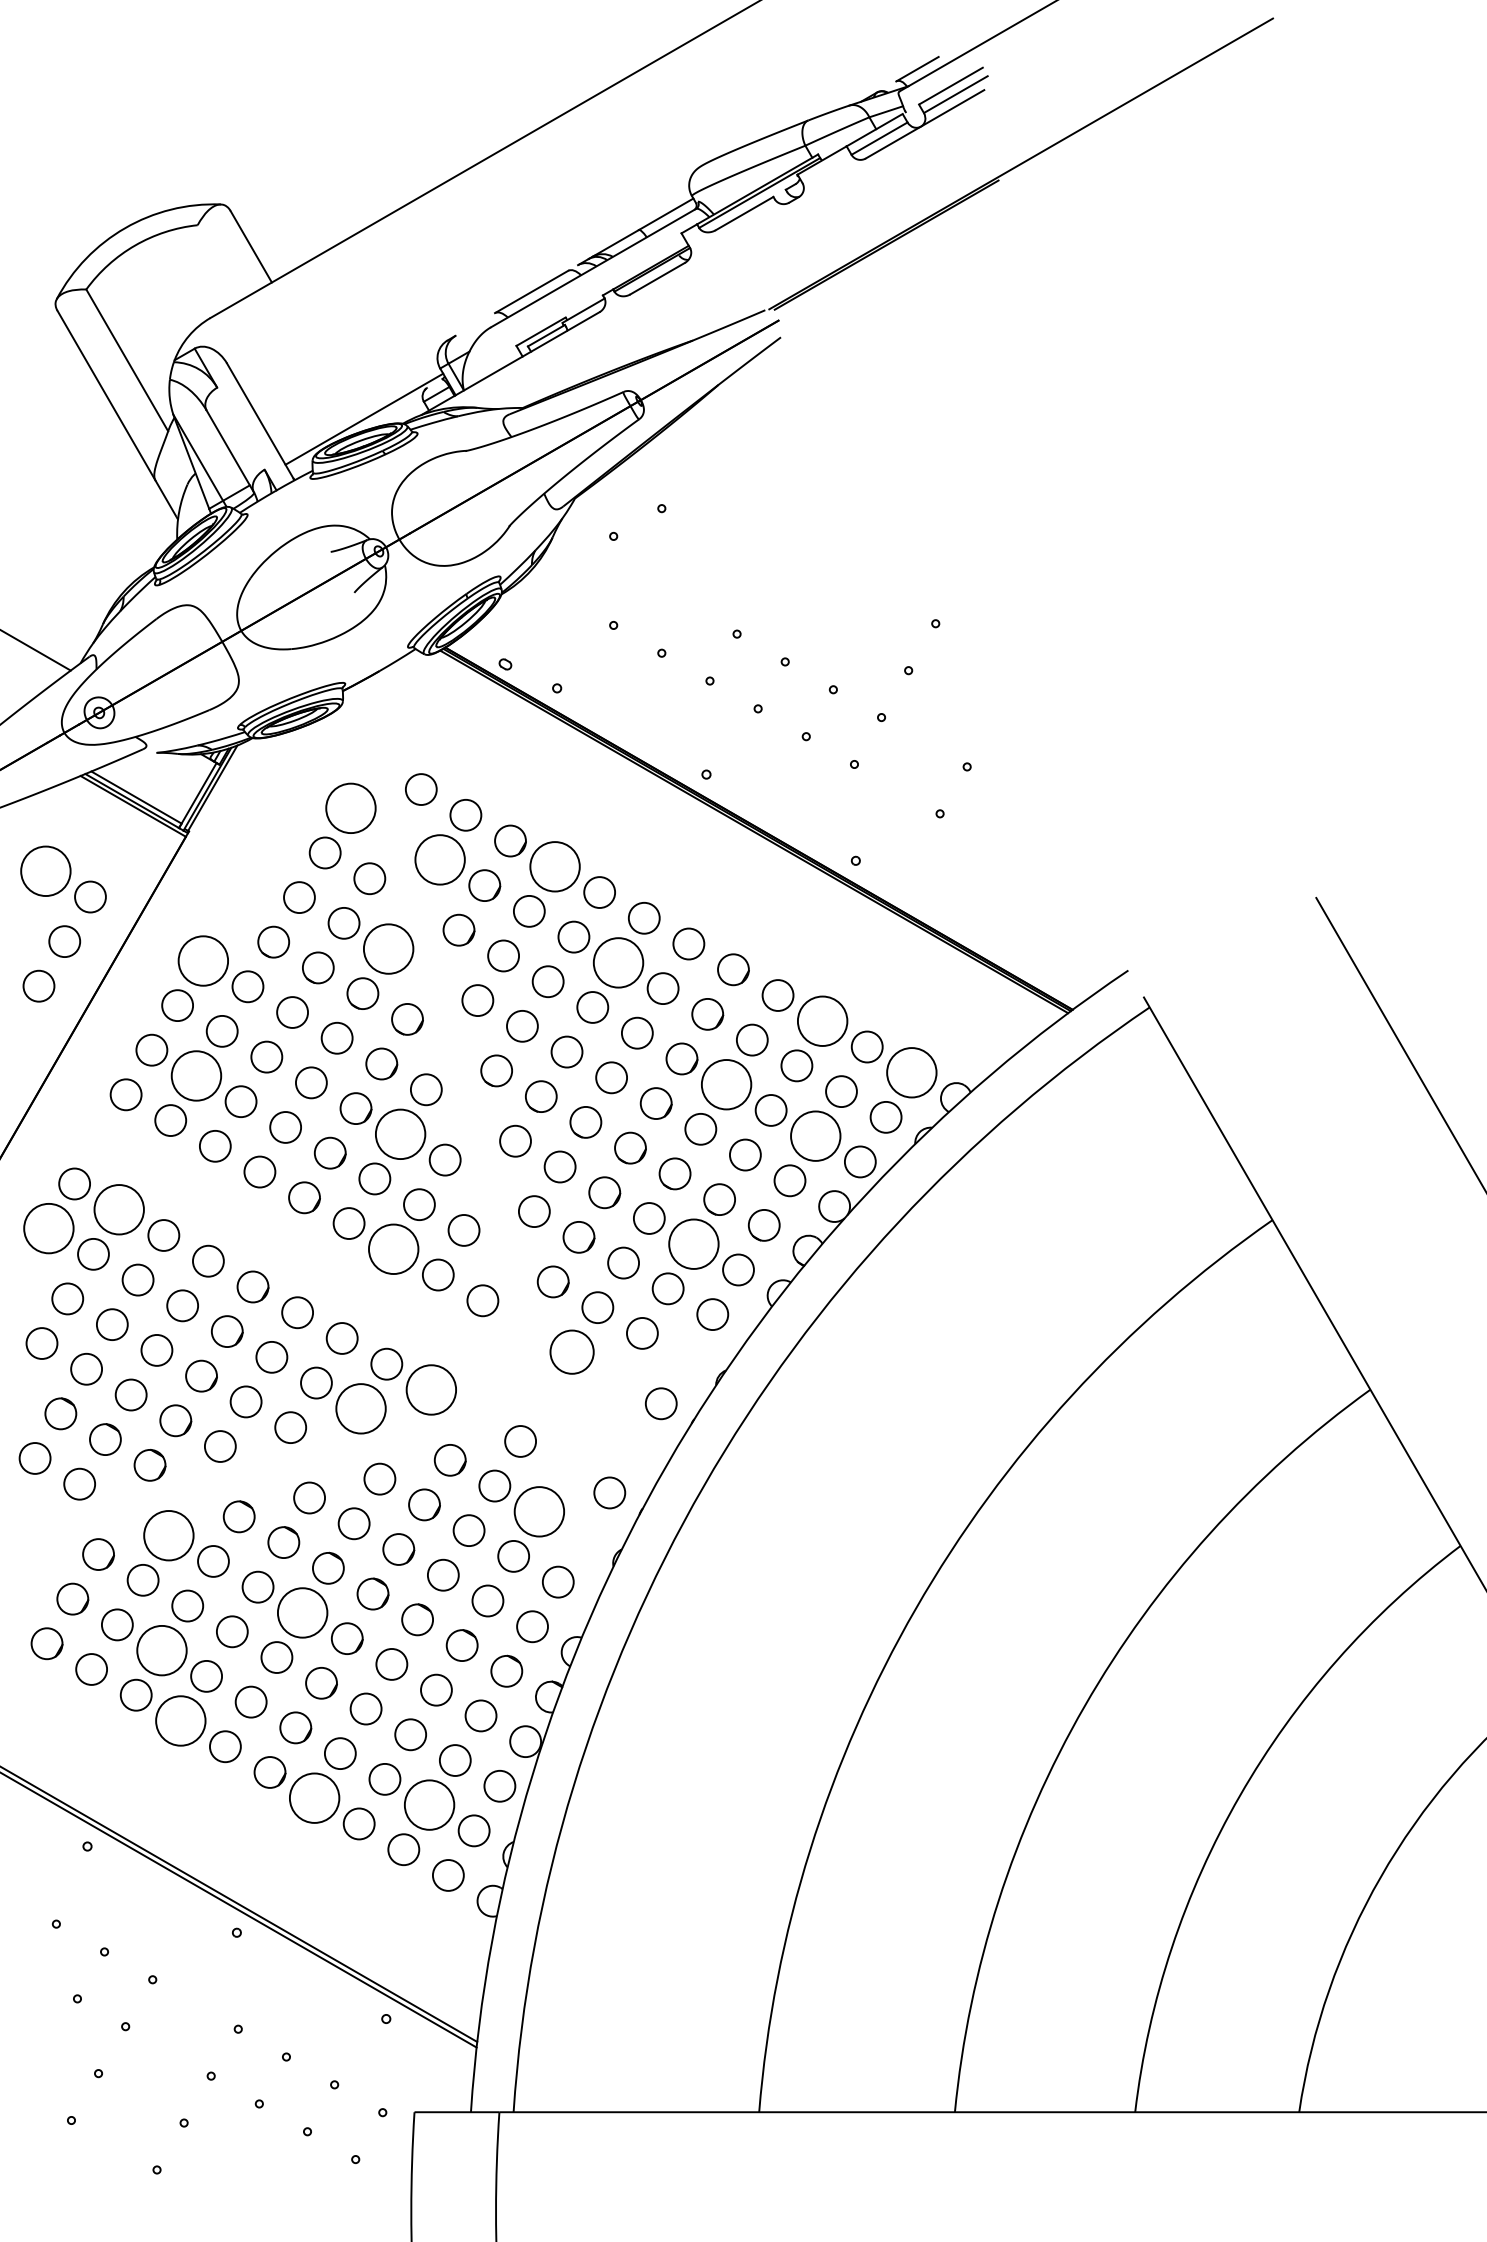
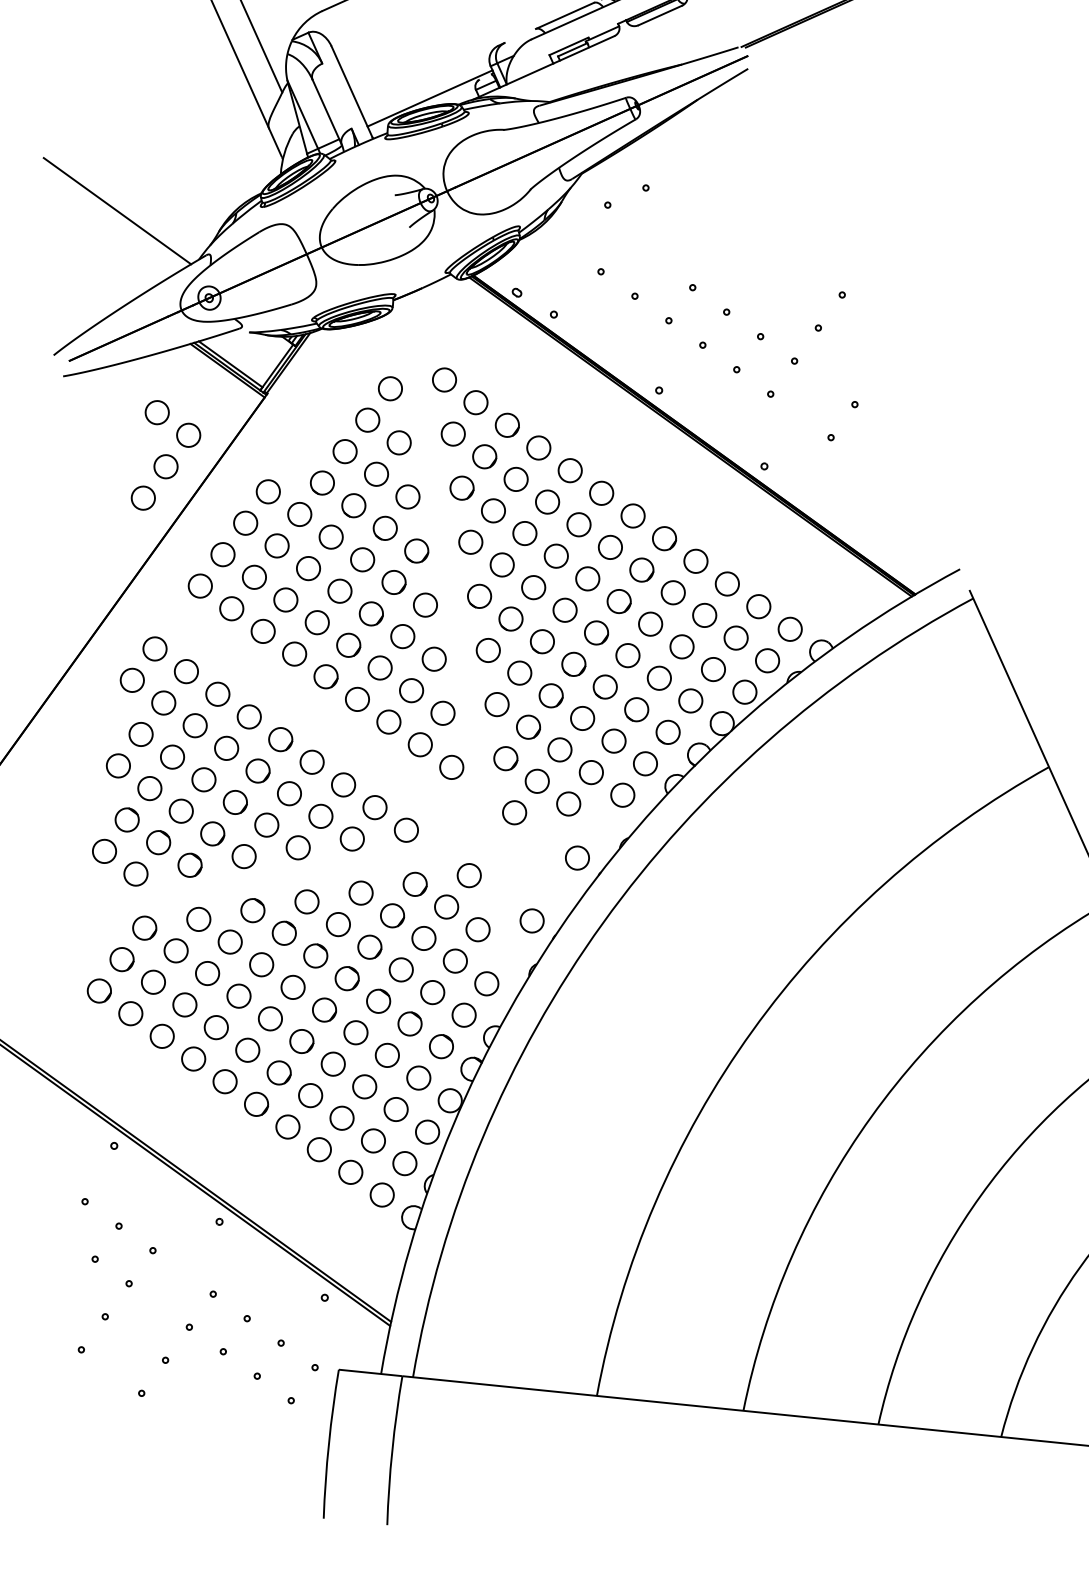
circle: (350, 807) -> (390, 388), size x0.62
circle: (439, 859) -> (452, 433), size x0.62
circle: (554, 866) -> (538, 447), size x0.62
circle: (45, 870) -> (157, 412), size x0.62
circle: (388, 948) -> (407, 496), size x0.62
circle: (202, 960) -> (267, 491), size x0.62
circle: (618, 962) -> (579, 524), size x0.62
circle: (822, 1020) -> (727, 583), size x0.62
circle: (911, 1072) -> (790, 629), size x0.62
circle: (196, 1075) -> (254, 576), size x0.62
circle: (726, 1084) -> (650, 624), size x0.62
circle: (400, 1133) -> (402, 635), size x0.62
circle: (815, 1135) -> (713, 668), size x0.62
circle: (118, 1209) -> (185, 671), size x0.62
circle: (48, 1228) -> (132, 680), size x0.62
circle: (693, 1243) -> (613, 740), size x0.62
circle: (393, 1248) -> (388, 721), size x0.62
circle: (571, 1352) -> (514, 812), size x0.71
circle: (430, 1389) -> (405, 829), size x0.62
circle: (360, 1408) -> (351, 838), size x0.62
circle: (539, 1511) -> (478, 929), size x0.62
circle: (168, 1535) -> (198, 919), size x0.62
circle: (302, 1612) -> (293, 987), size x0.62
circle: (161, 1650) -> (184, 1004), size x0.62
circle: (180, 1720) -> (193, 1058), size x0.62
circle: (314, 1797) -> (287, 1126), size x0.62
circle: (429, 1804) -> (373, 1140), size x0.62

